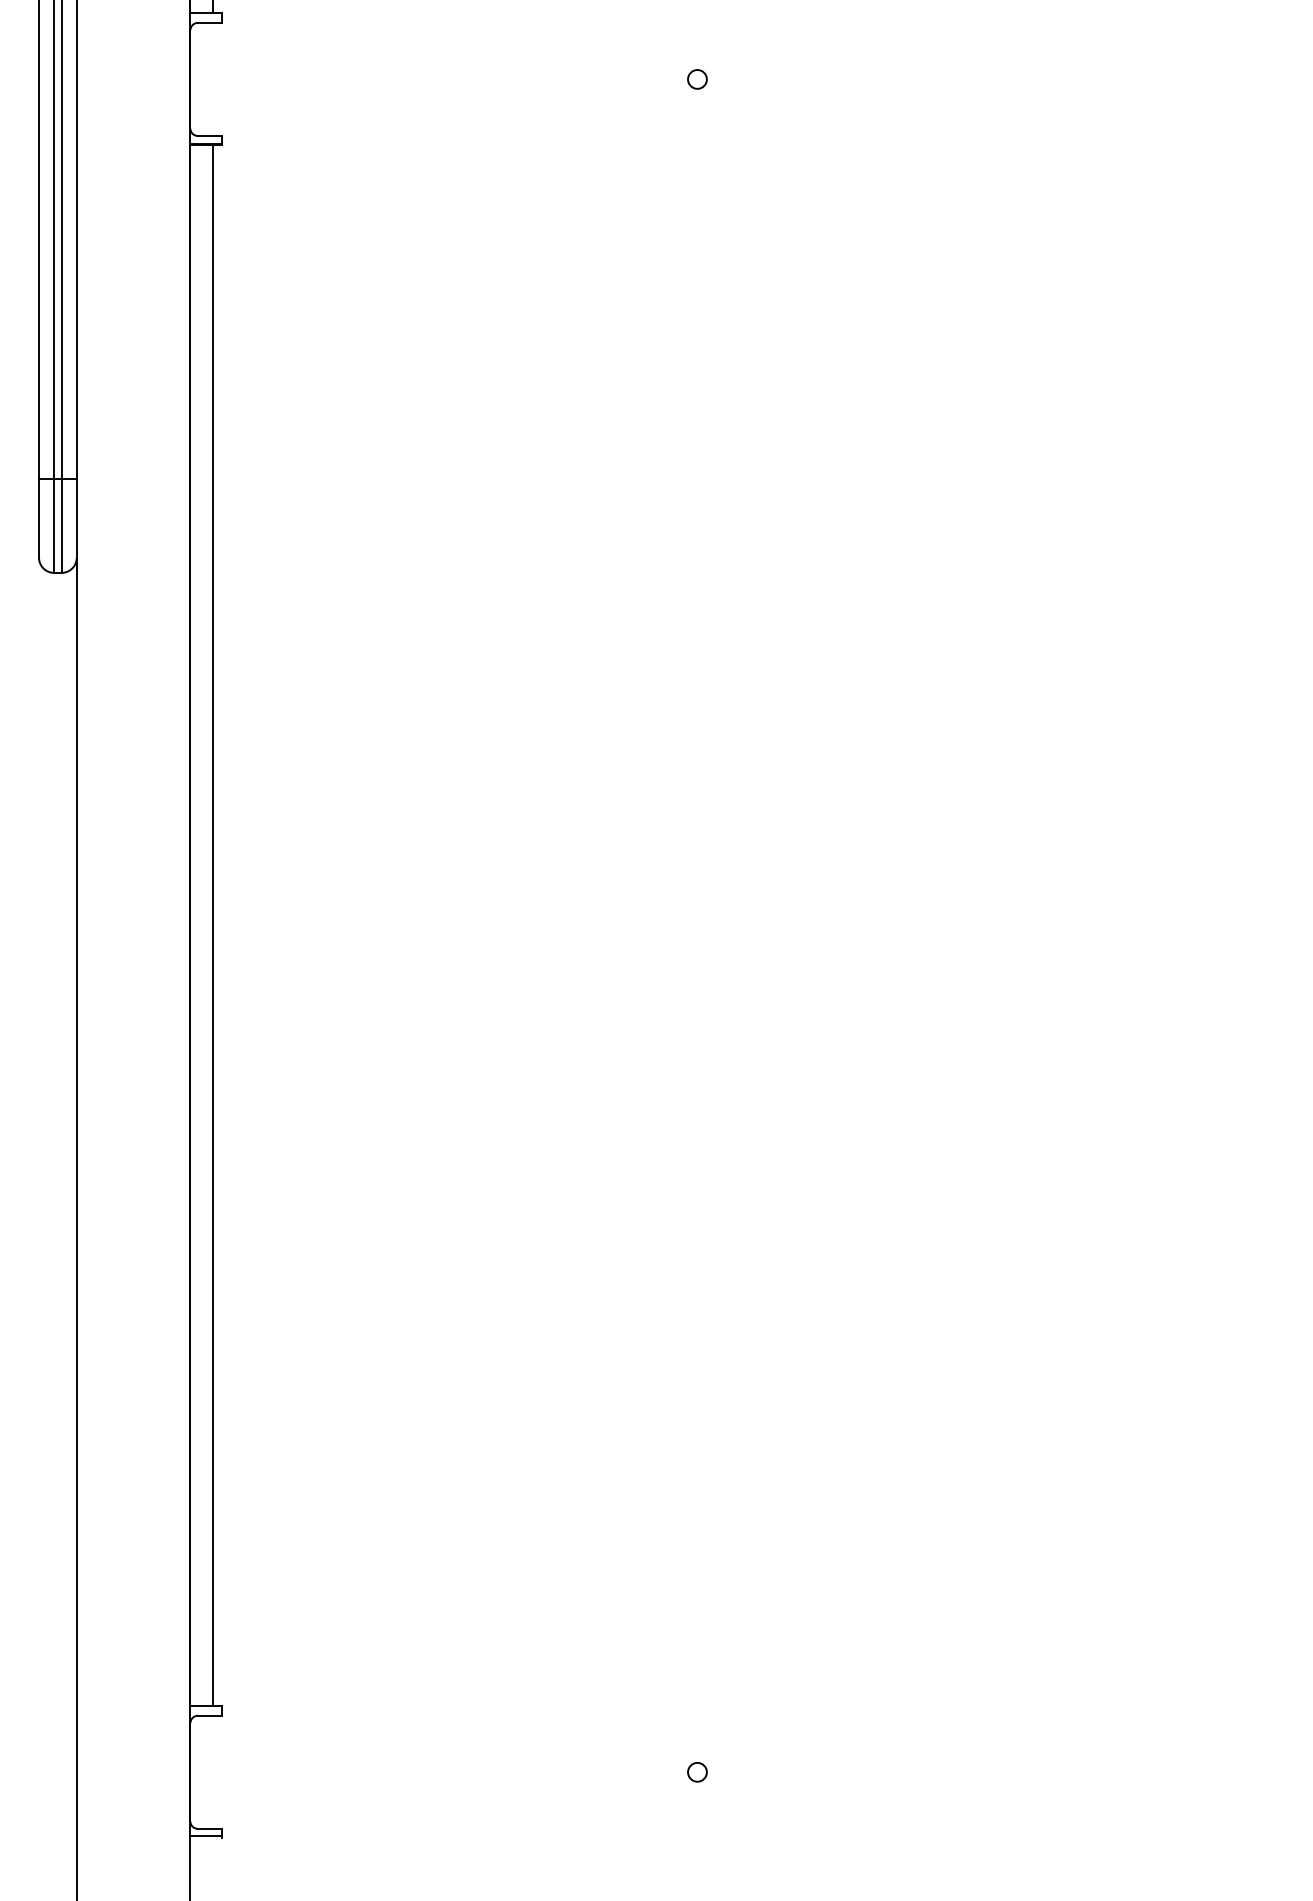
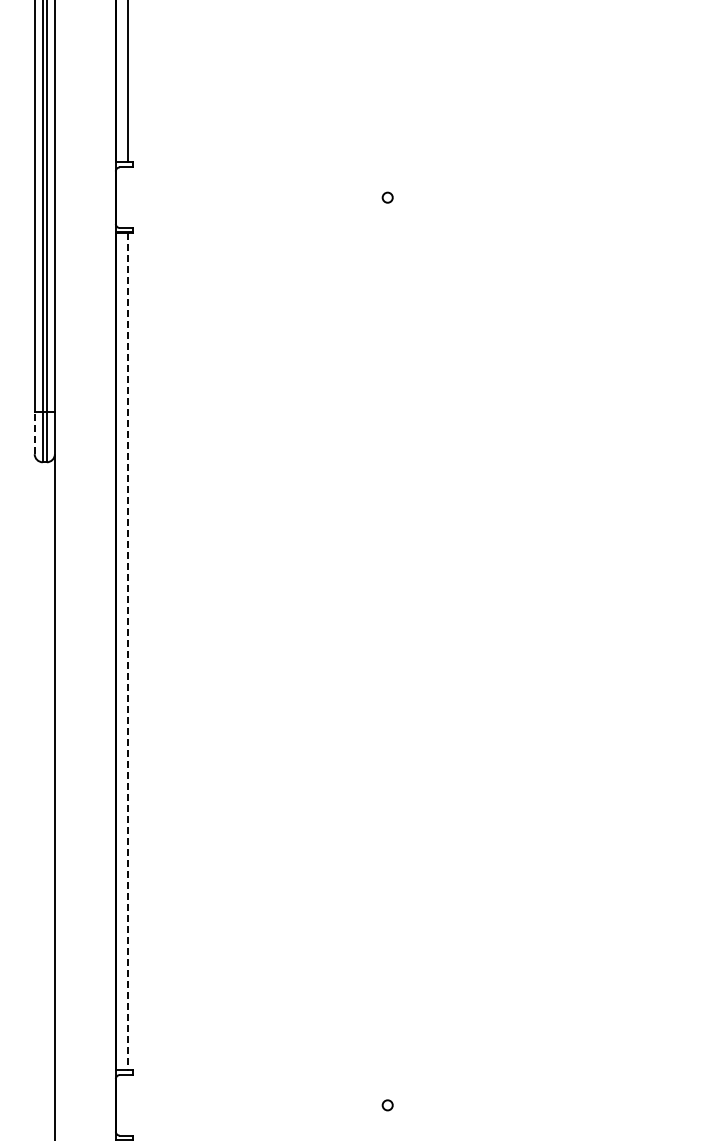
line: (38, 517) -> (34, 432), solid -> dashed
line: (212, 927) -> (127, 652), solid -> dashed

